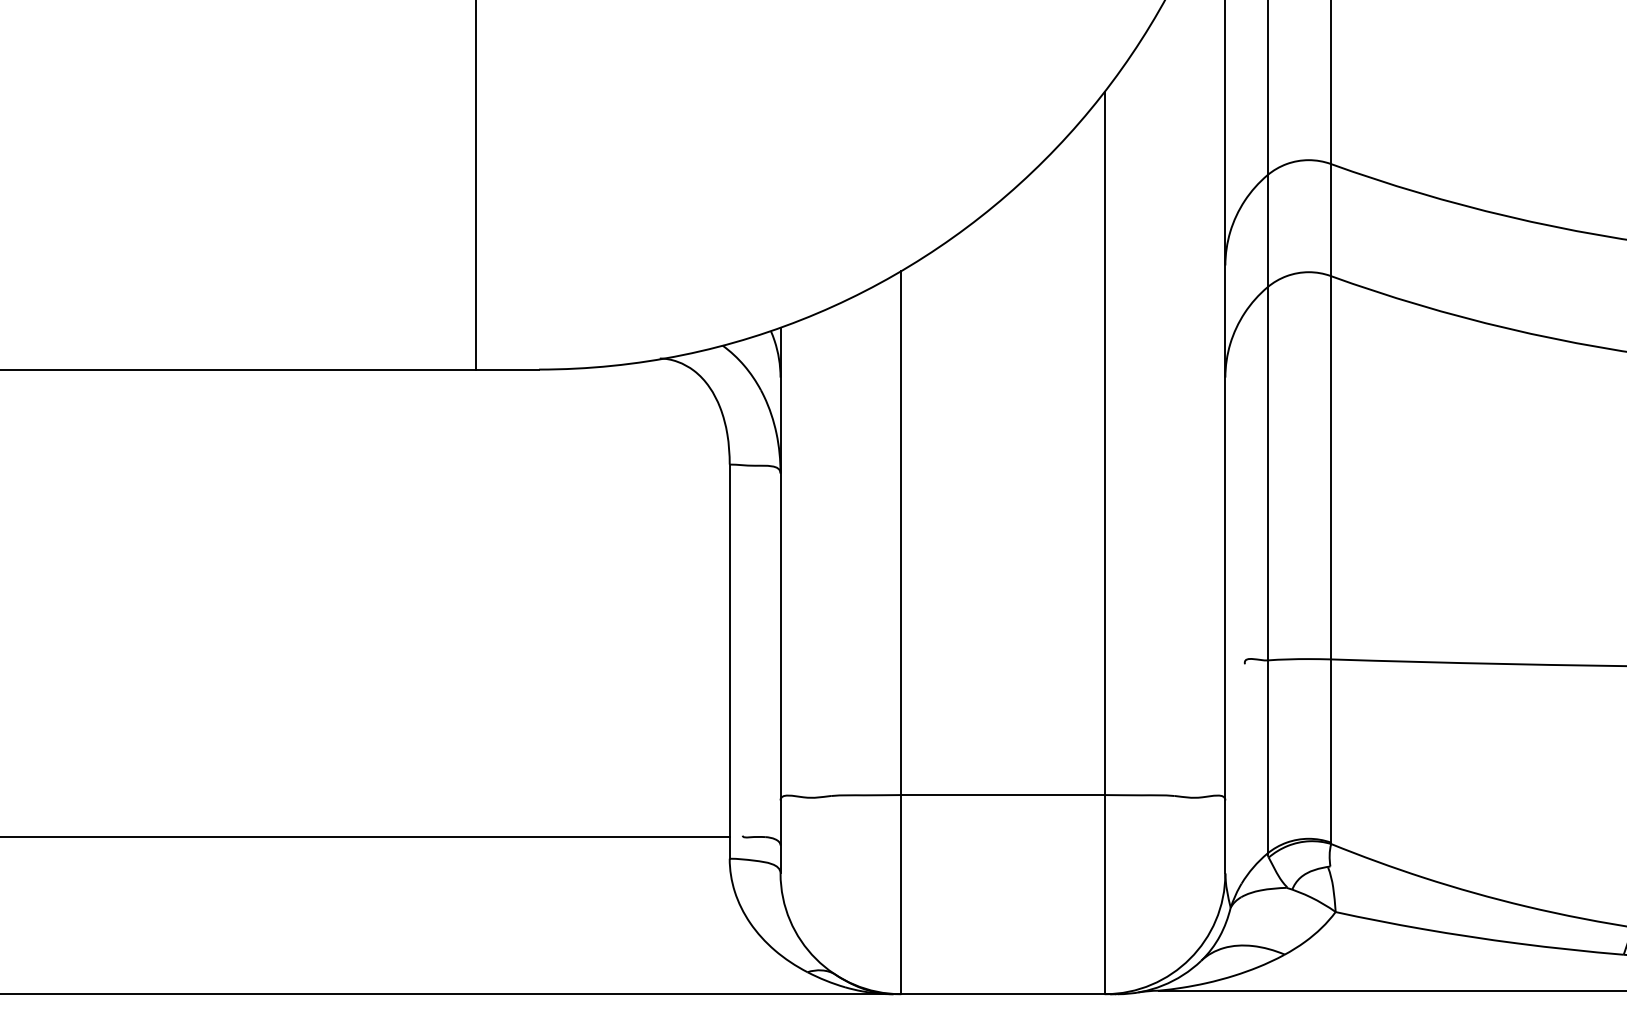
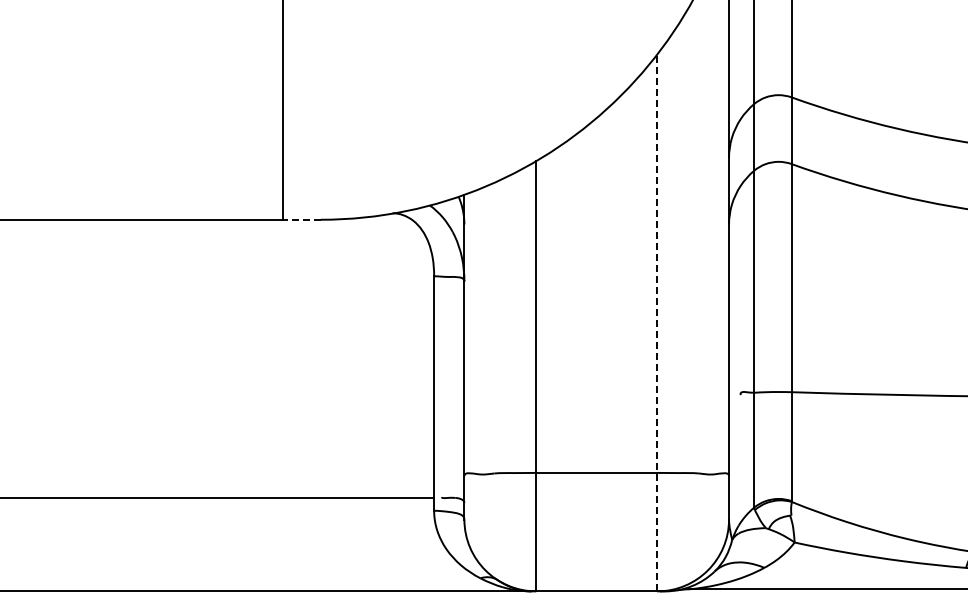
line: (506, 369) -> (301, 219), solid -> dashed
line: (1105, 542) -> (657, 322), solid -> dashed

